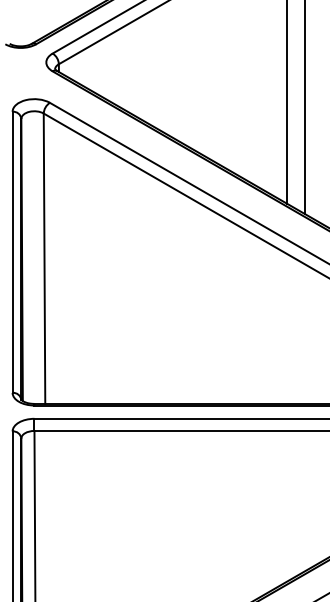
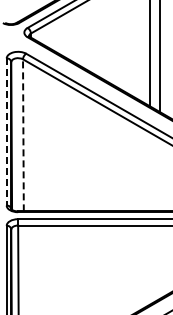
line: (12, 253) -> (6, 132), solid -> dashed
line: (44, 257) -> (23, 134), solid -> dashed

